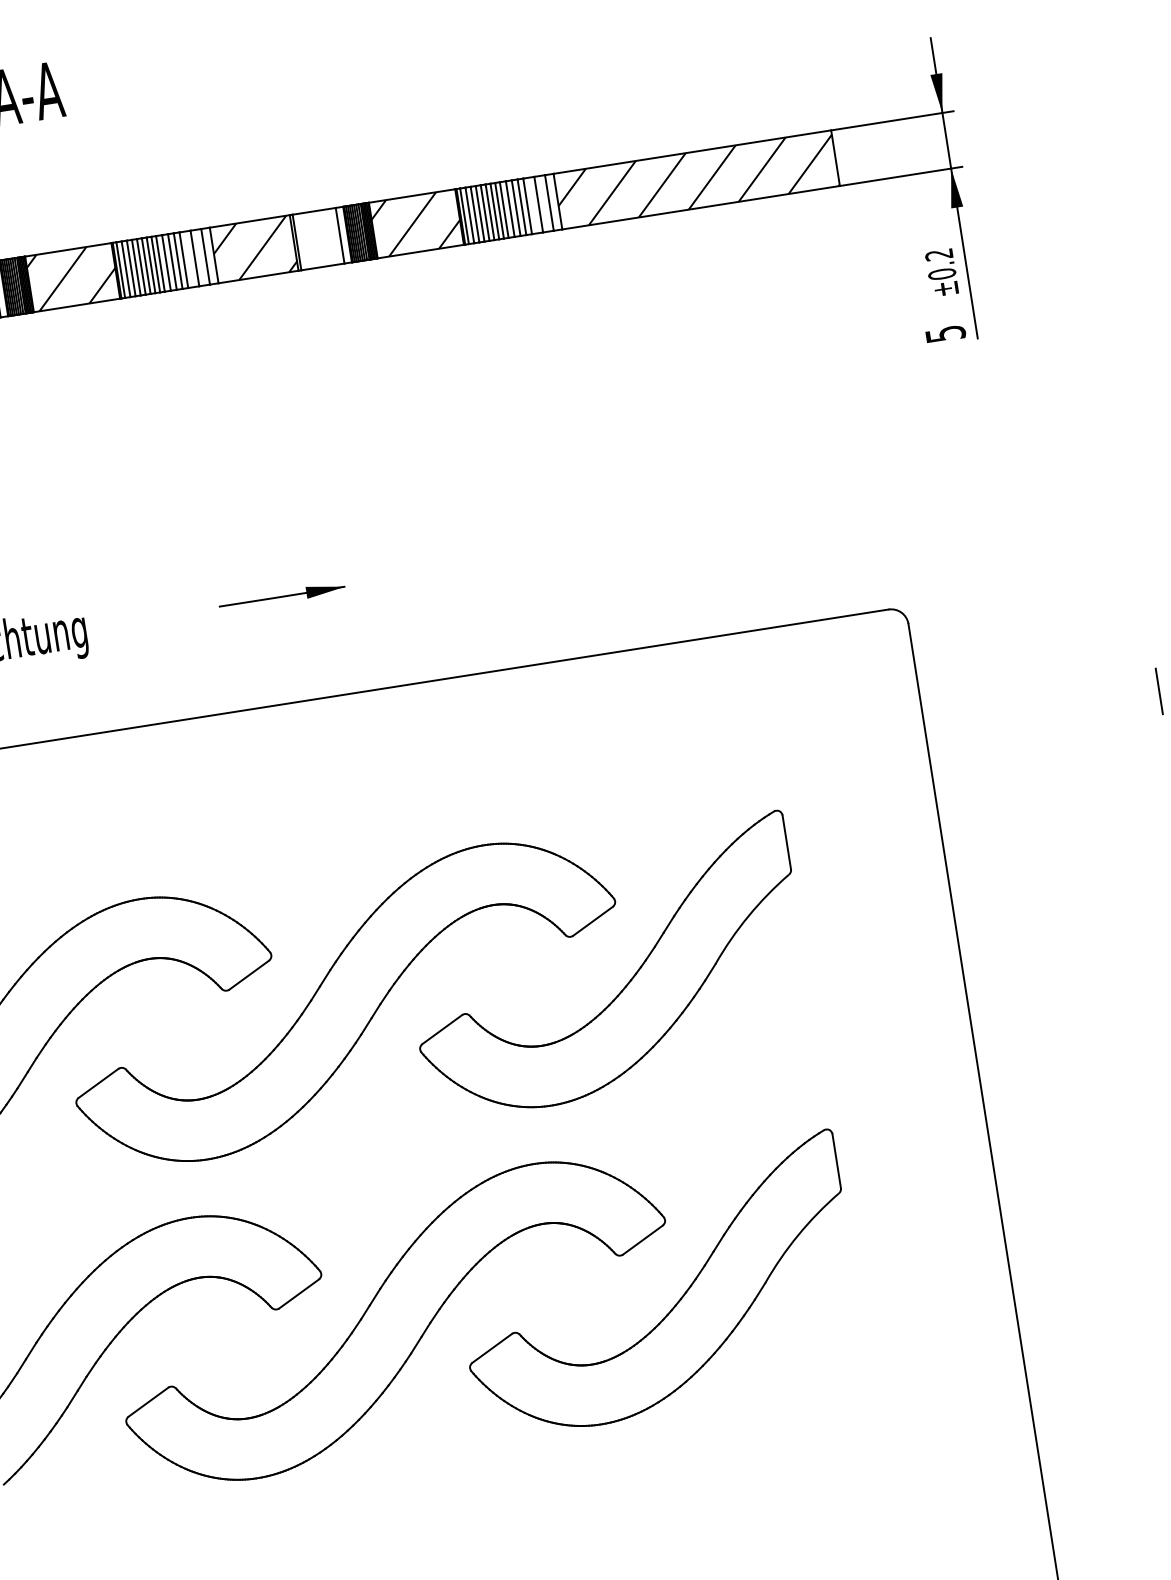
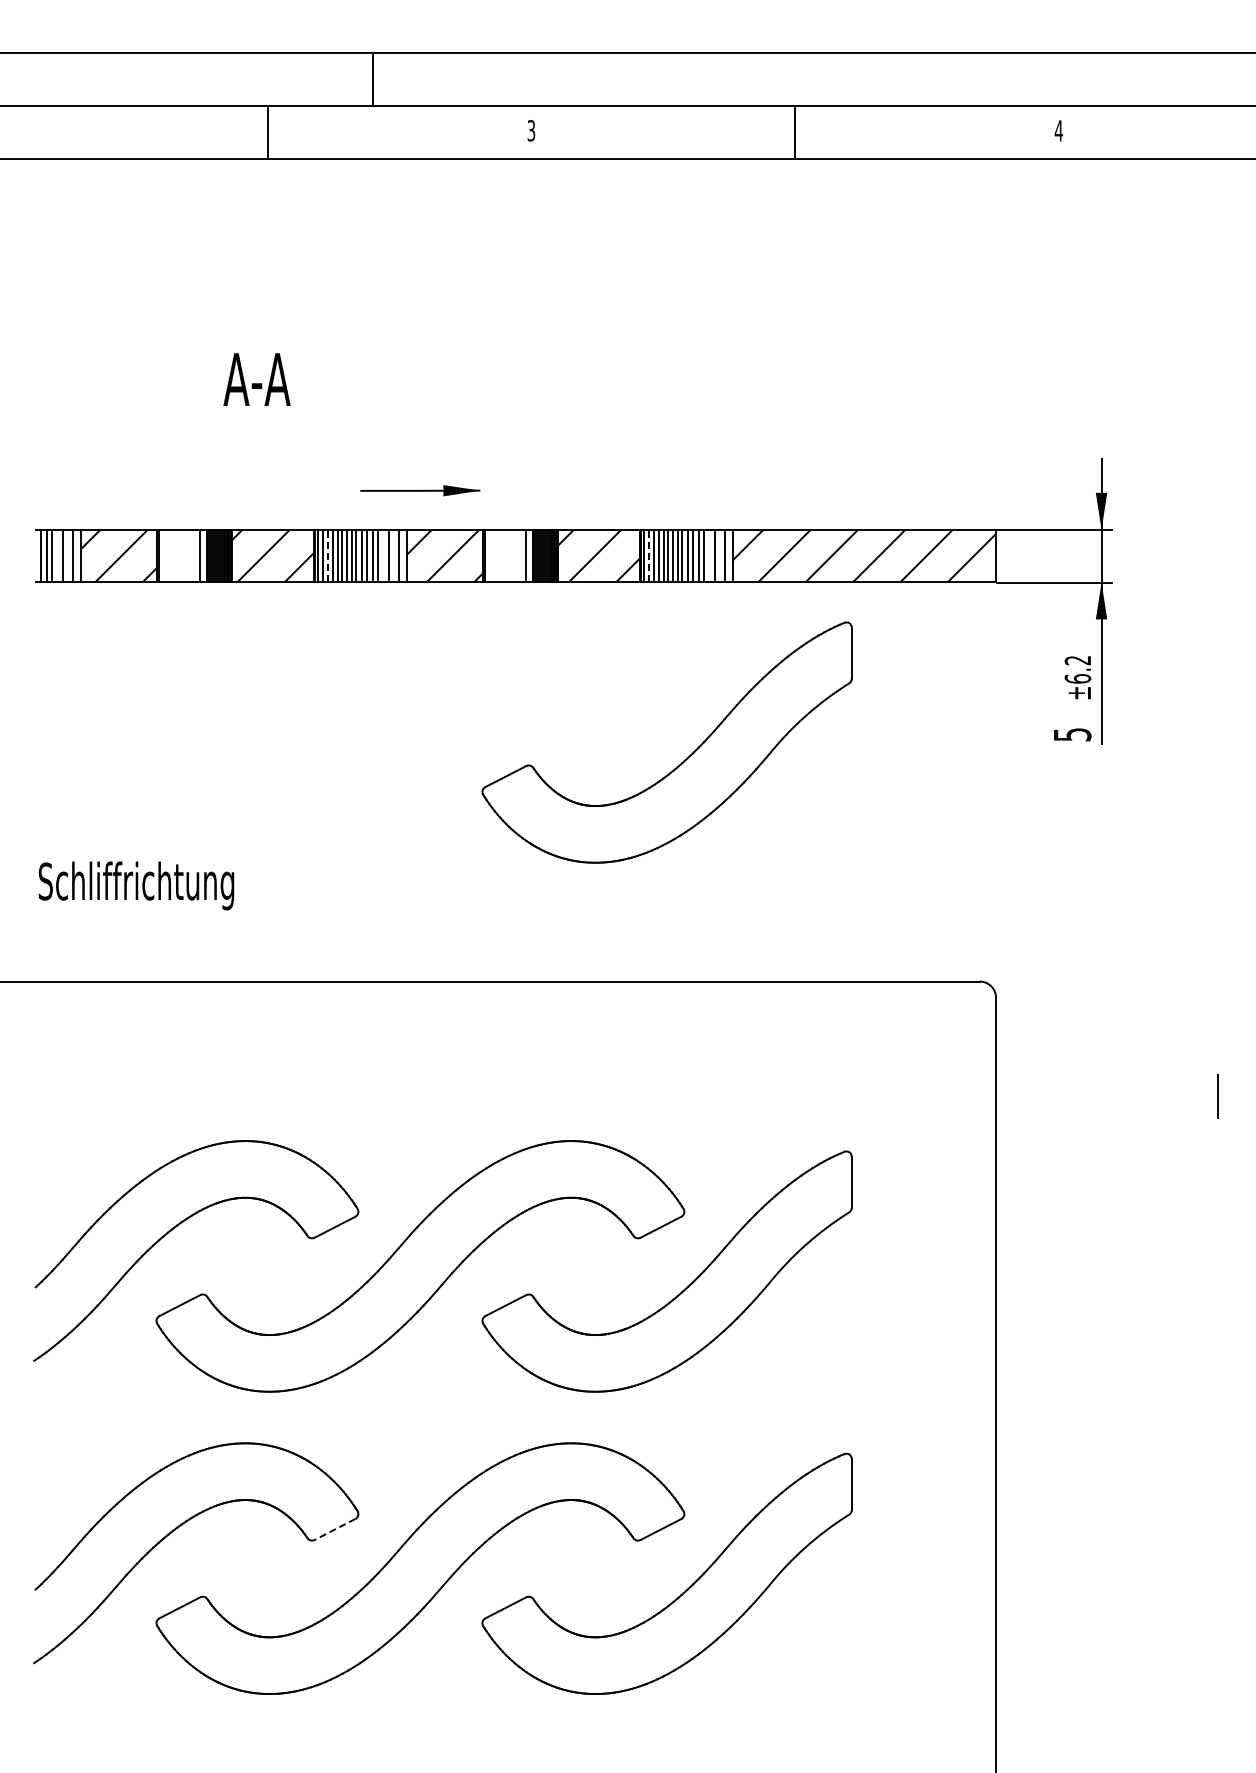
line: (469, 214) -> (649, 555), solid -> dashed
line: (131, 267) -> (328, 555), solid -> dashed
text: (941, 273) -> (1077, 678), ±0.2 -> ±6.2
part: (540, 424) -> (684, 759), added
part: (282, 596) -> (420, 490), moved
line: (299, 1293) -> (335, 1529), solid -> dashed

